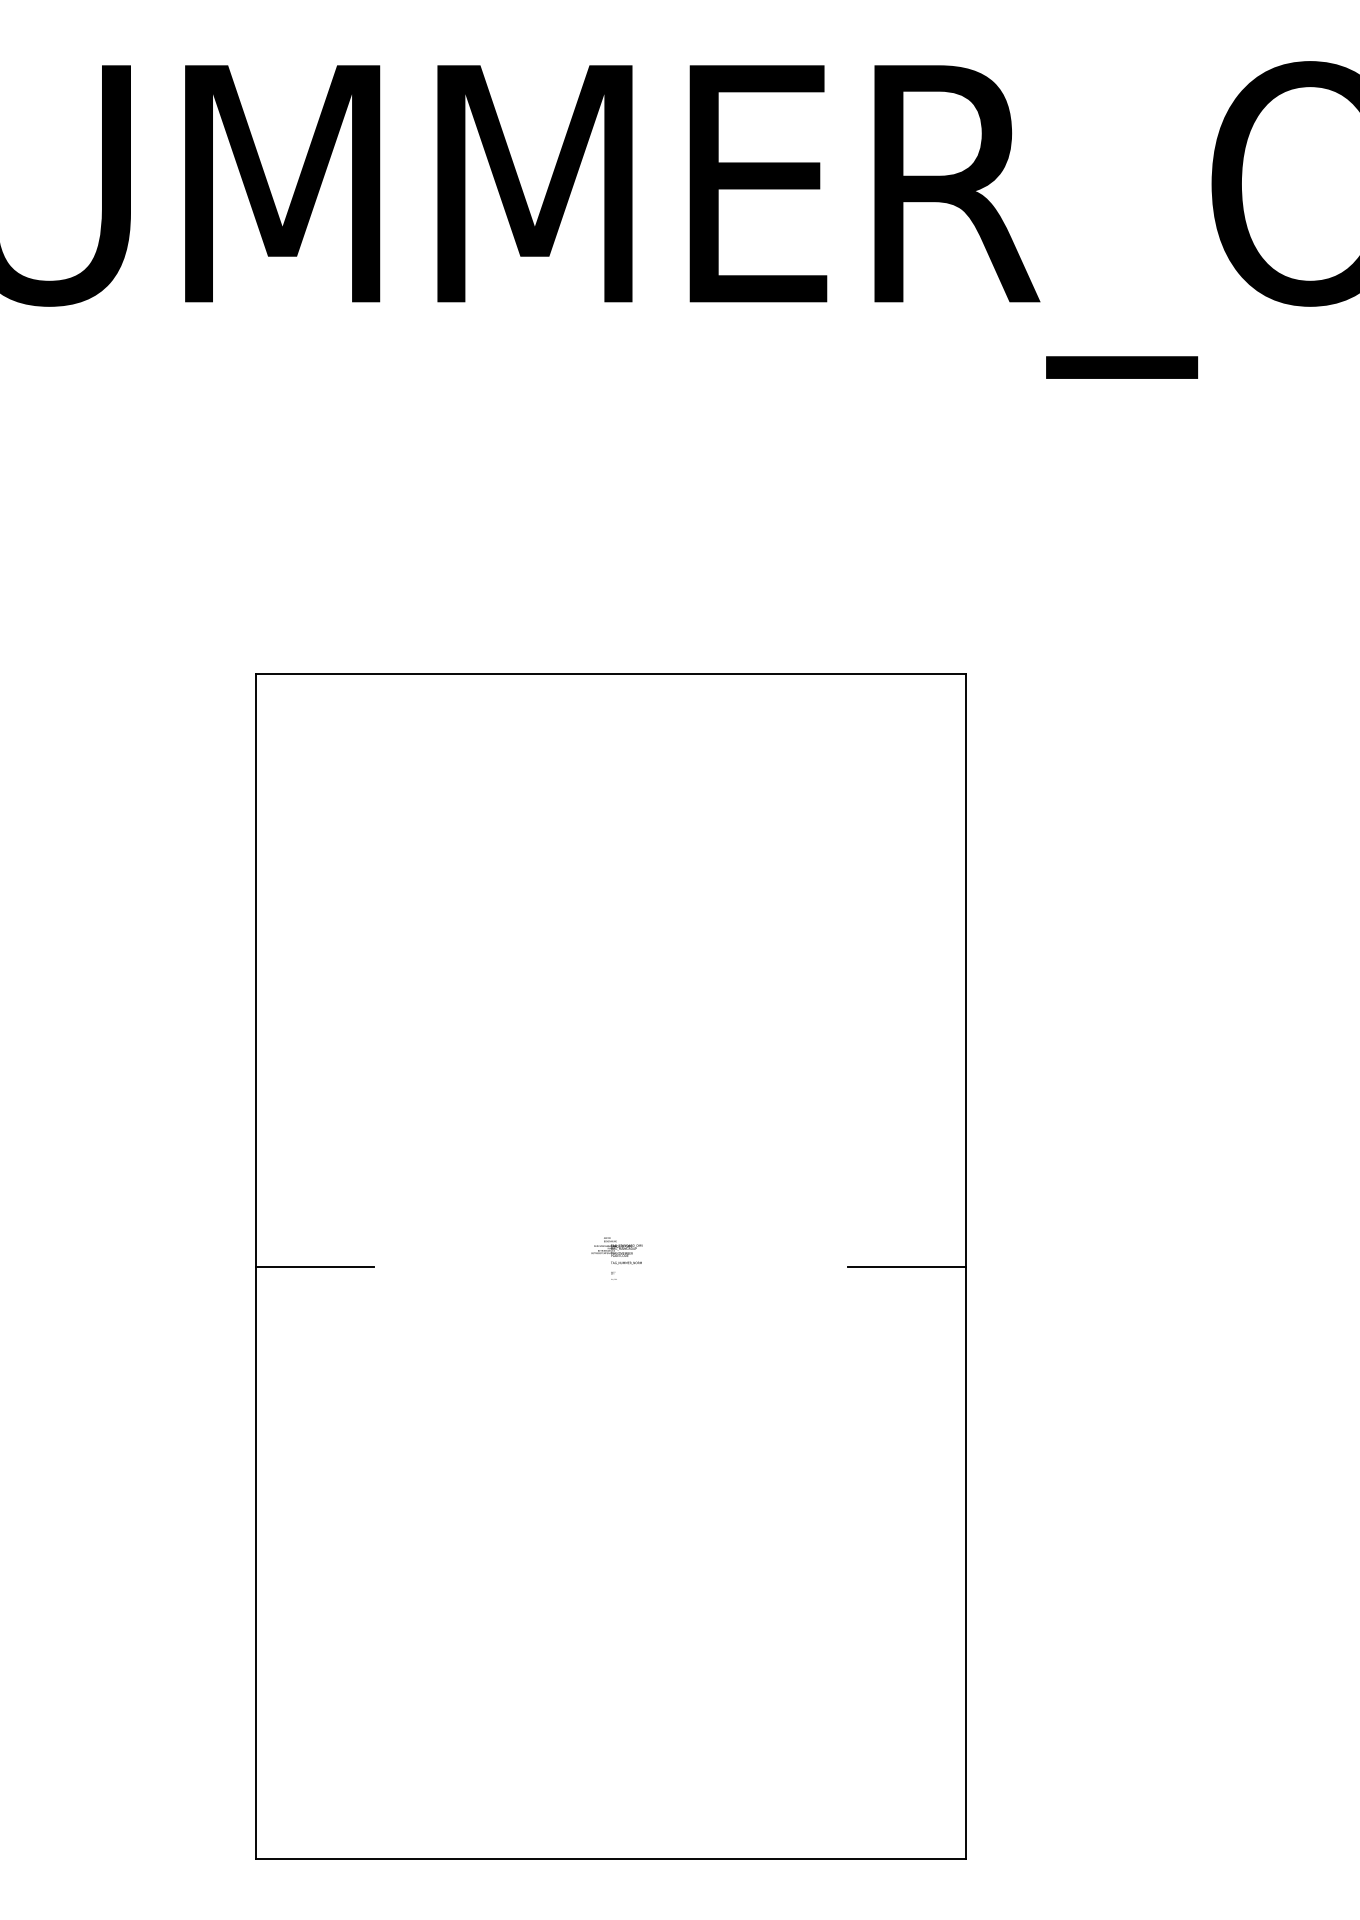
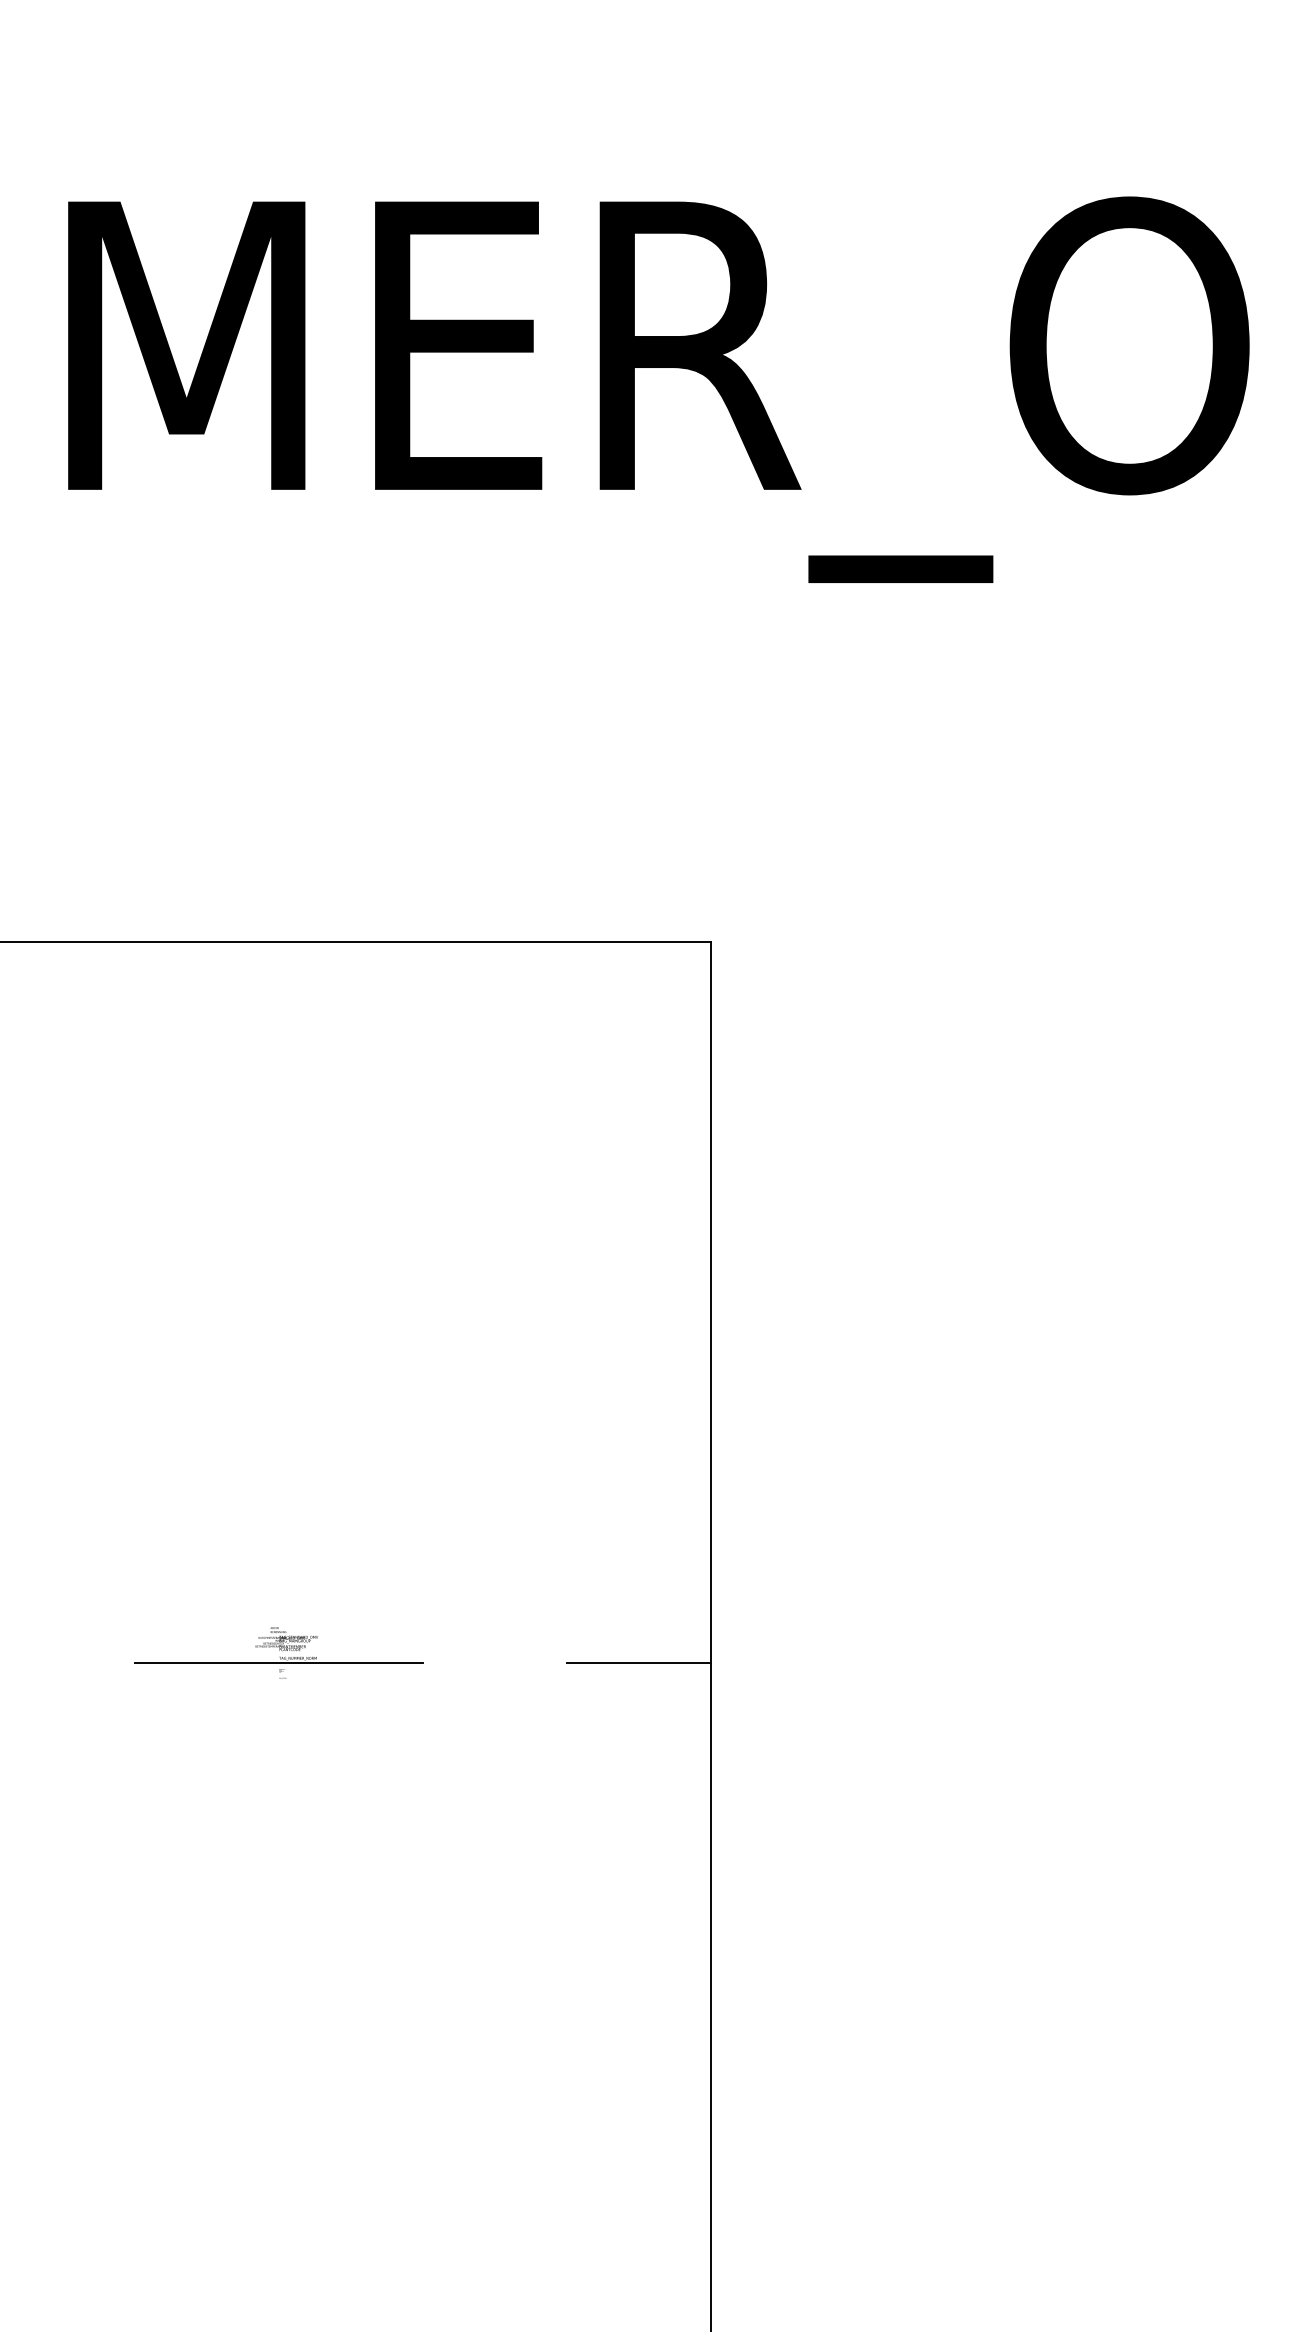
line: (610, 1266) -> (278, 1662), added

